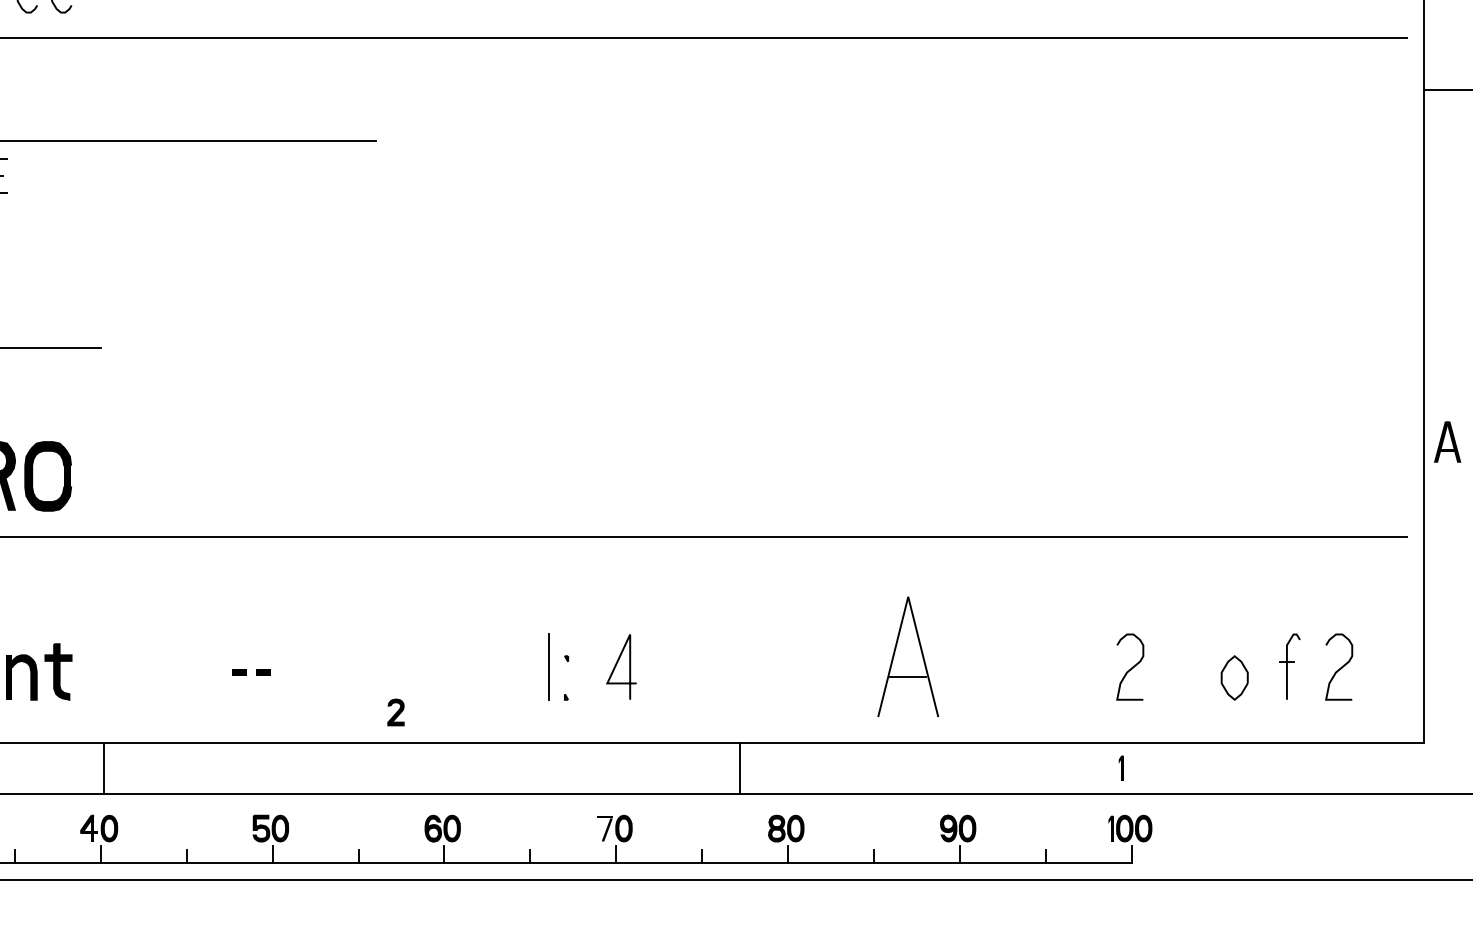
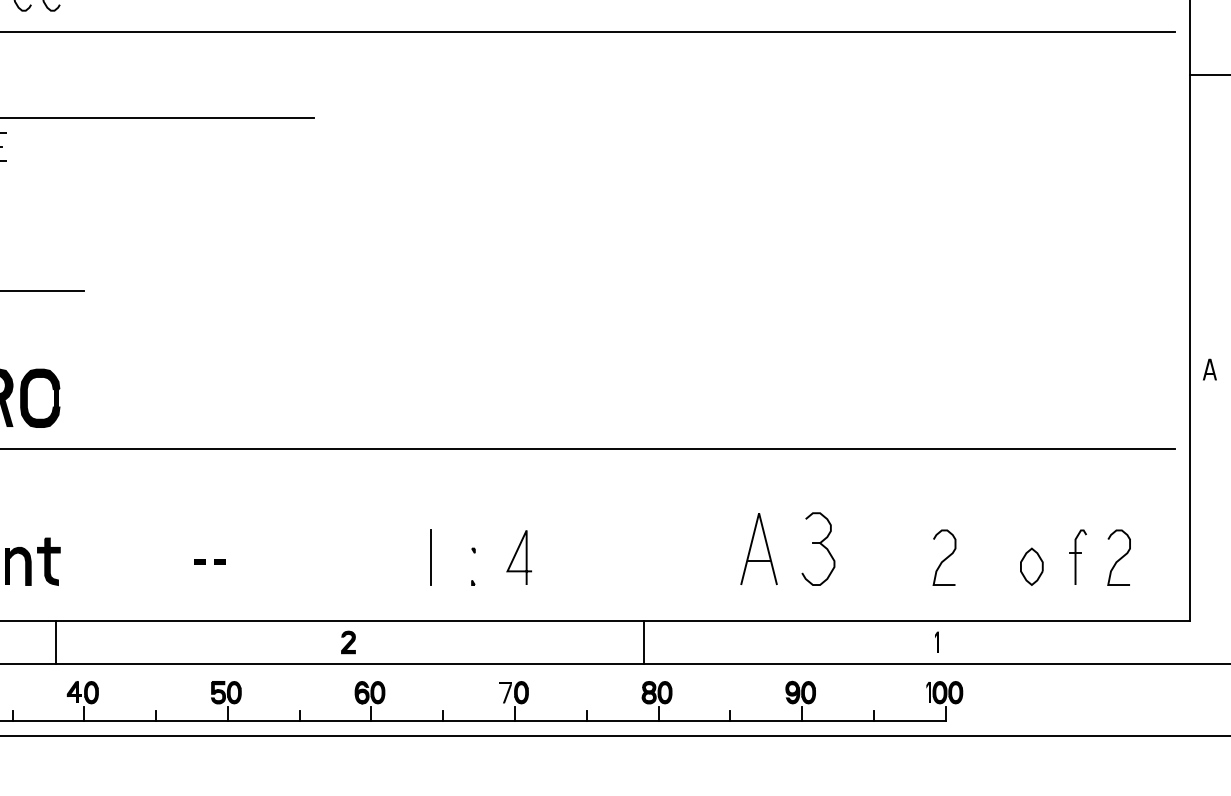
part: (1447, 441) -> (1209, 369), size x0.62
part: (908, 656) -> (759, 548), size x0.71
part: (979, 656) -> (818, 548), added
line: (548, 666) -> (430, 557), moved
part: (395, 712) -> (348, 642), moved
line: (103, 768) -> (55, 642), moved
line: (739, 768) -> (643, 642), moved

